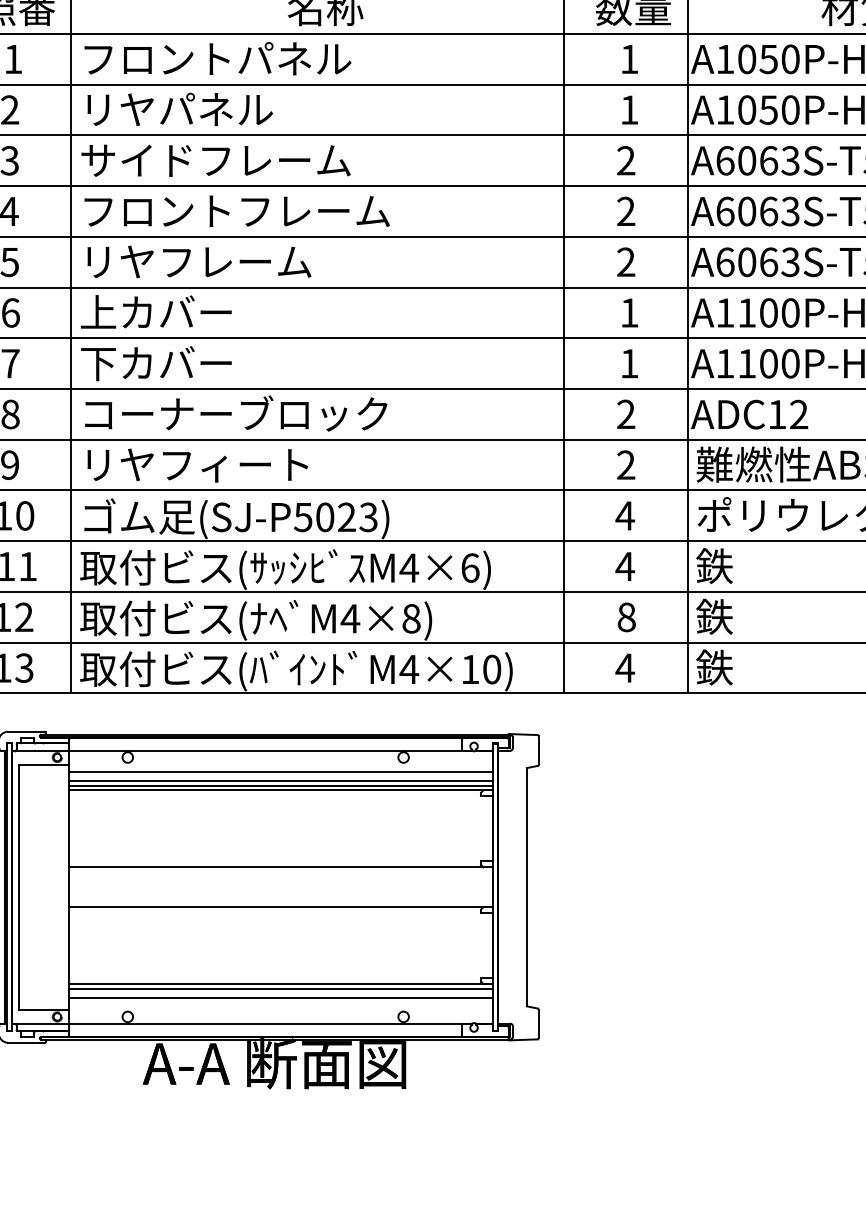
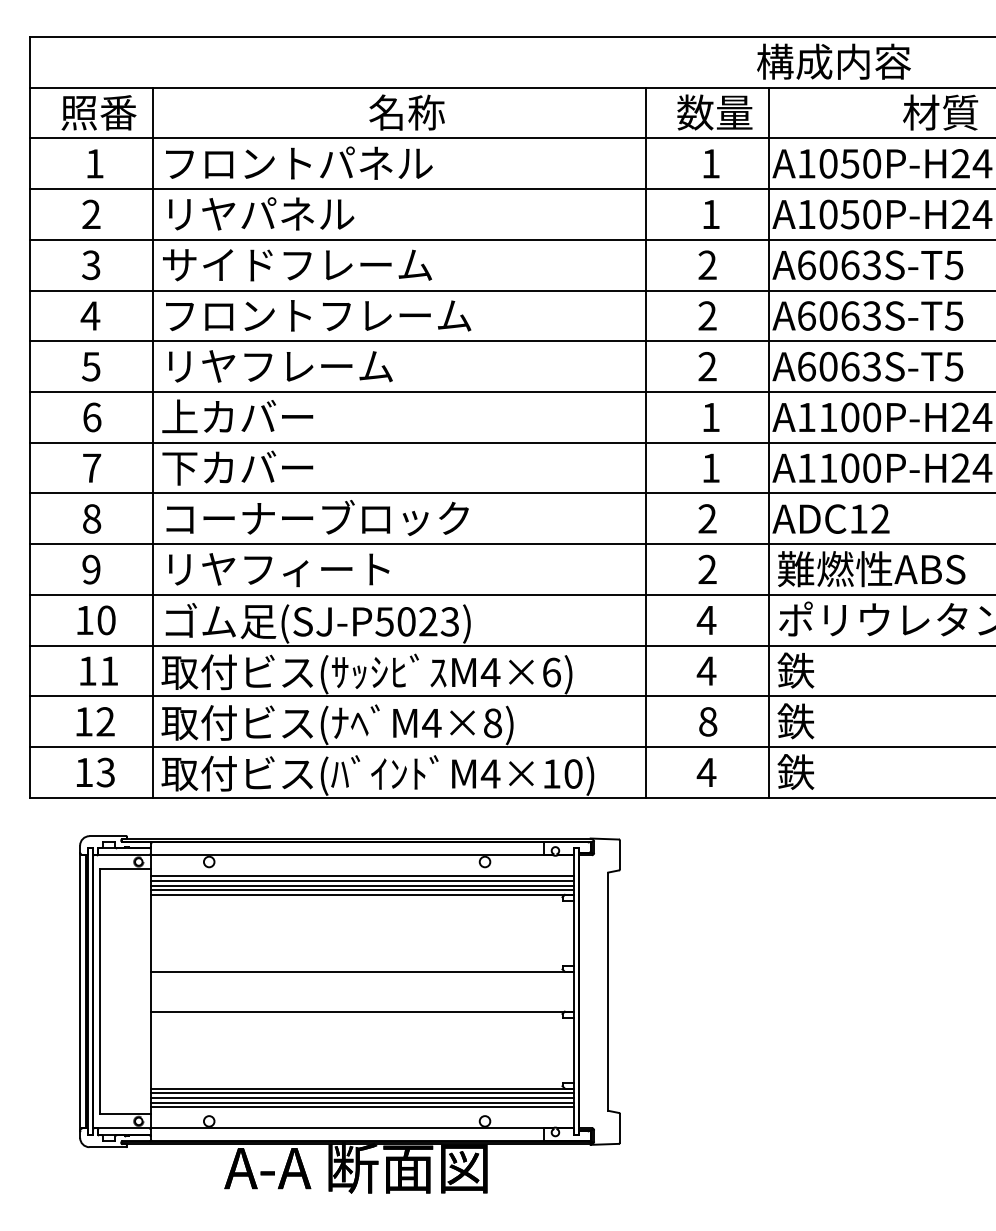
line: (281, 776) -> (362, 880), added
line: (281, 993) -> (362, 1097), added
line: (281, 1003) -> (362, 1107), added

